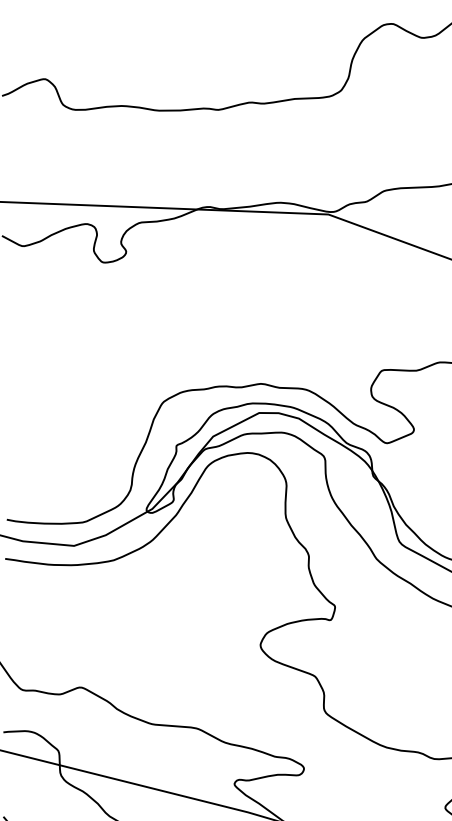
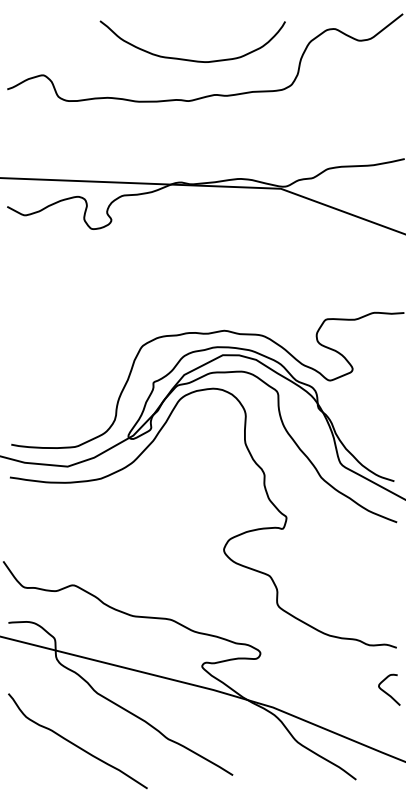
curve: (221, 60) -> (191, 59), added

